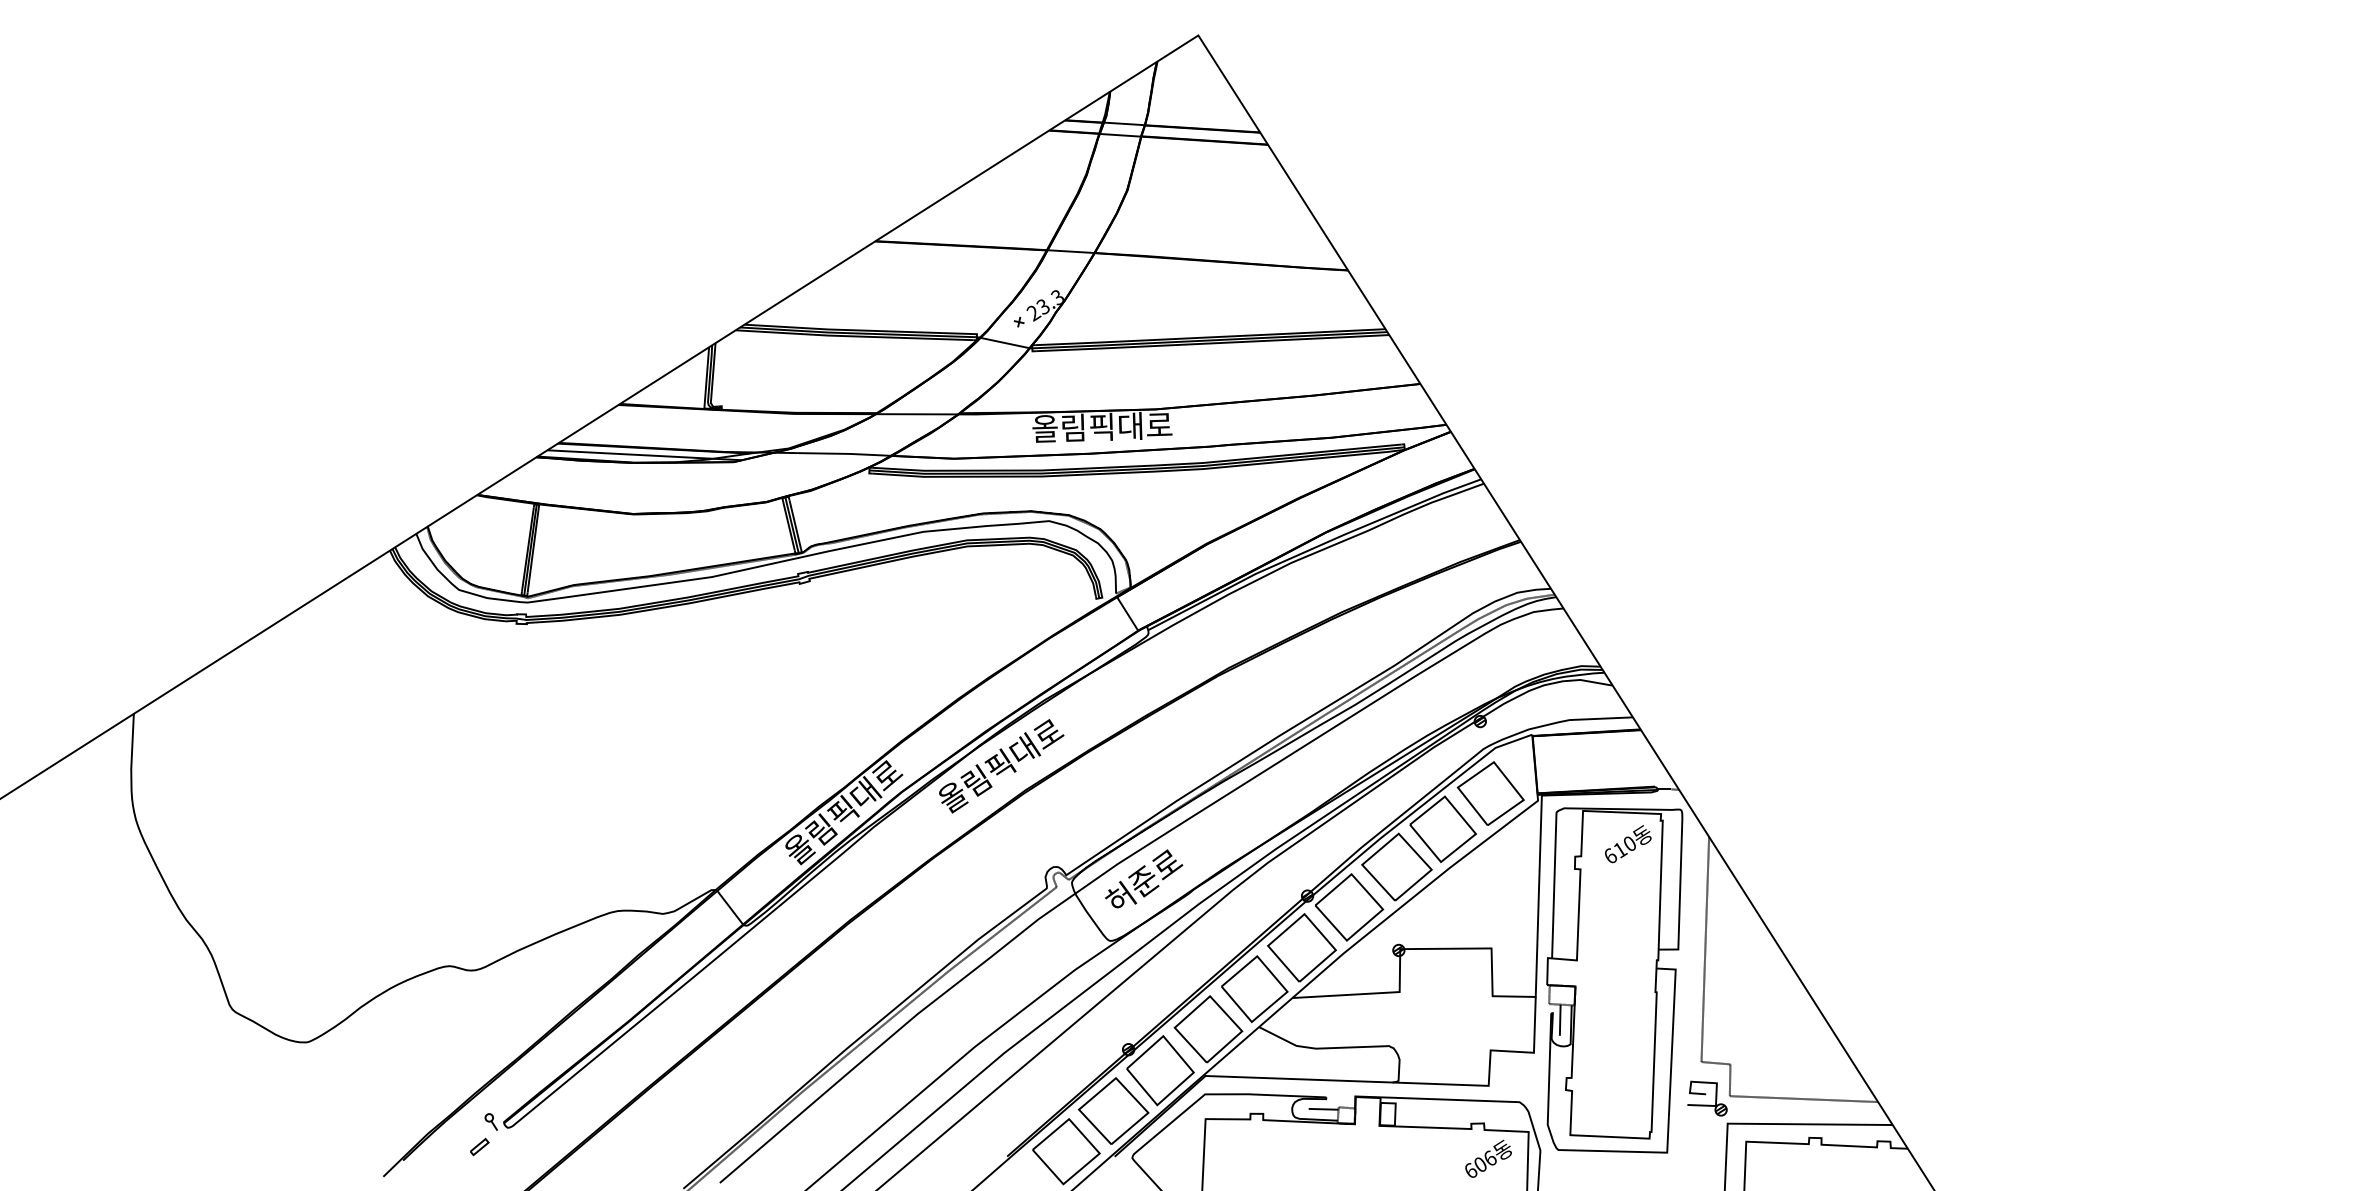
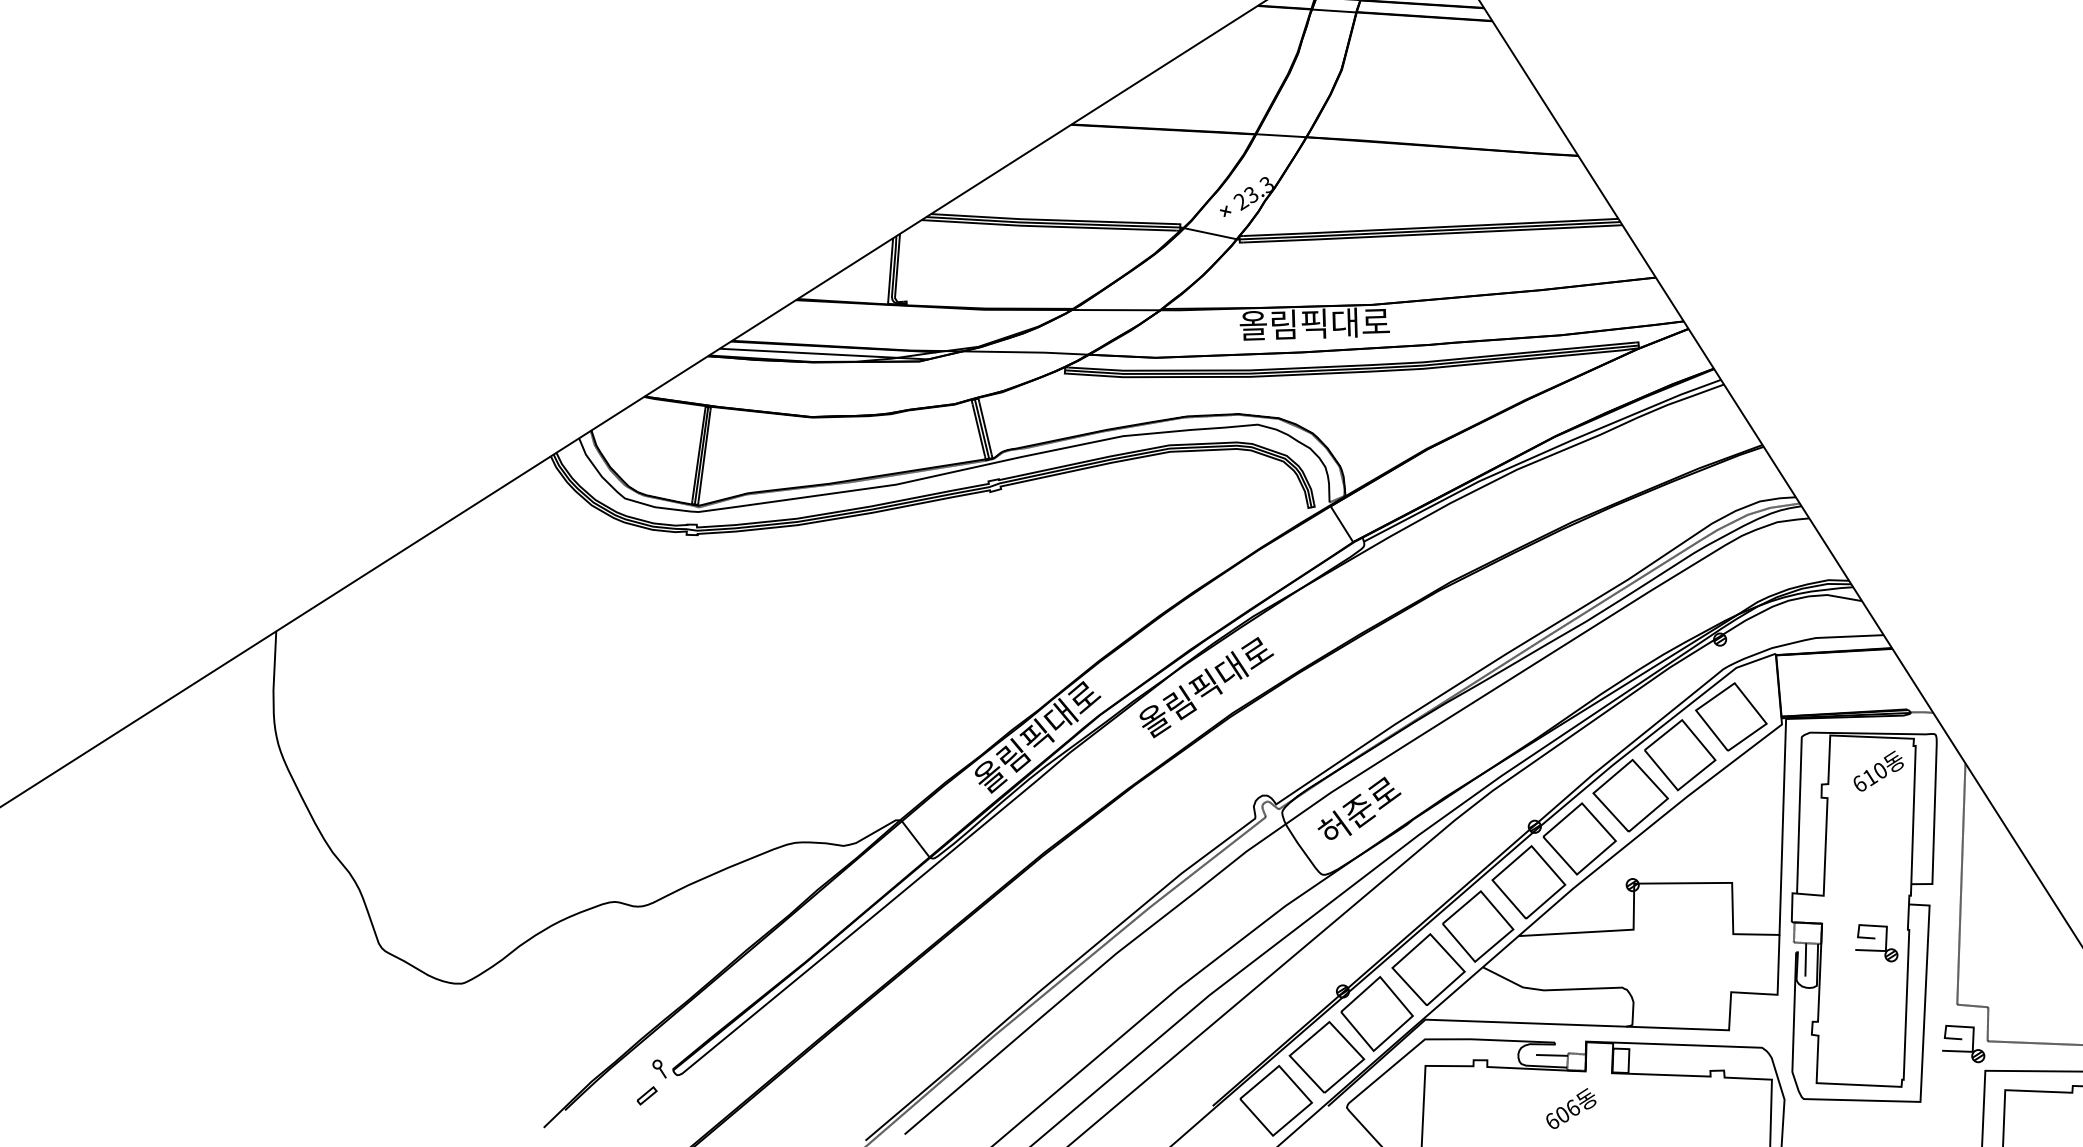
part: (1626, 1004) -> (1876, 943), added
text: (1488, 1158) -> (1571, 1108), moved

